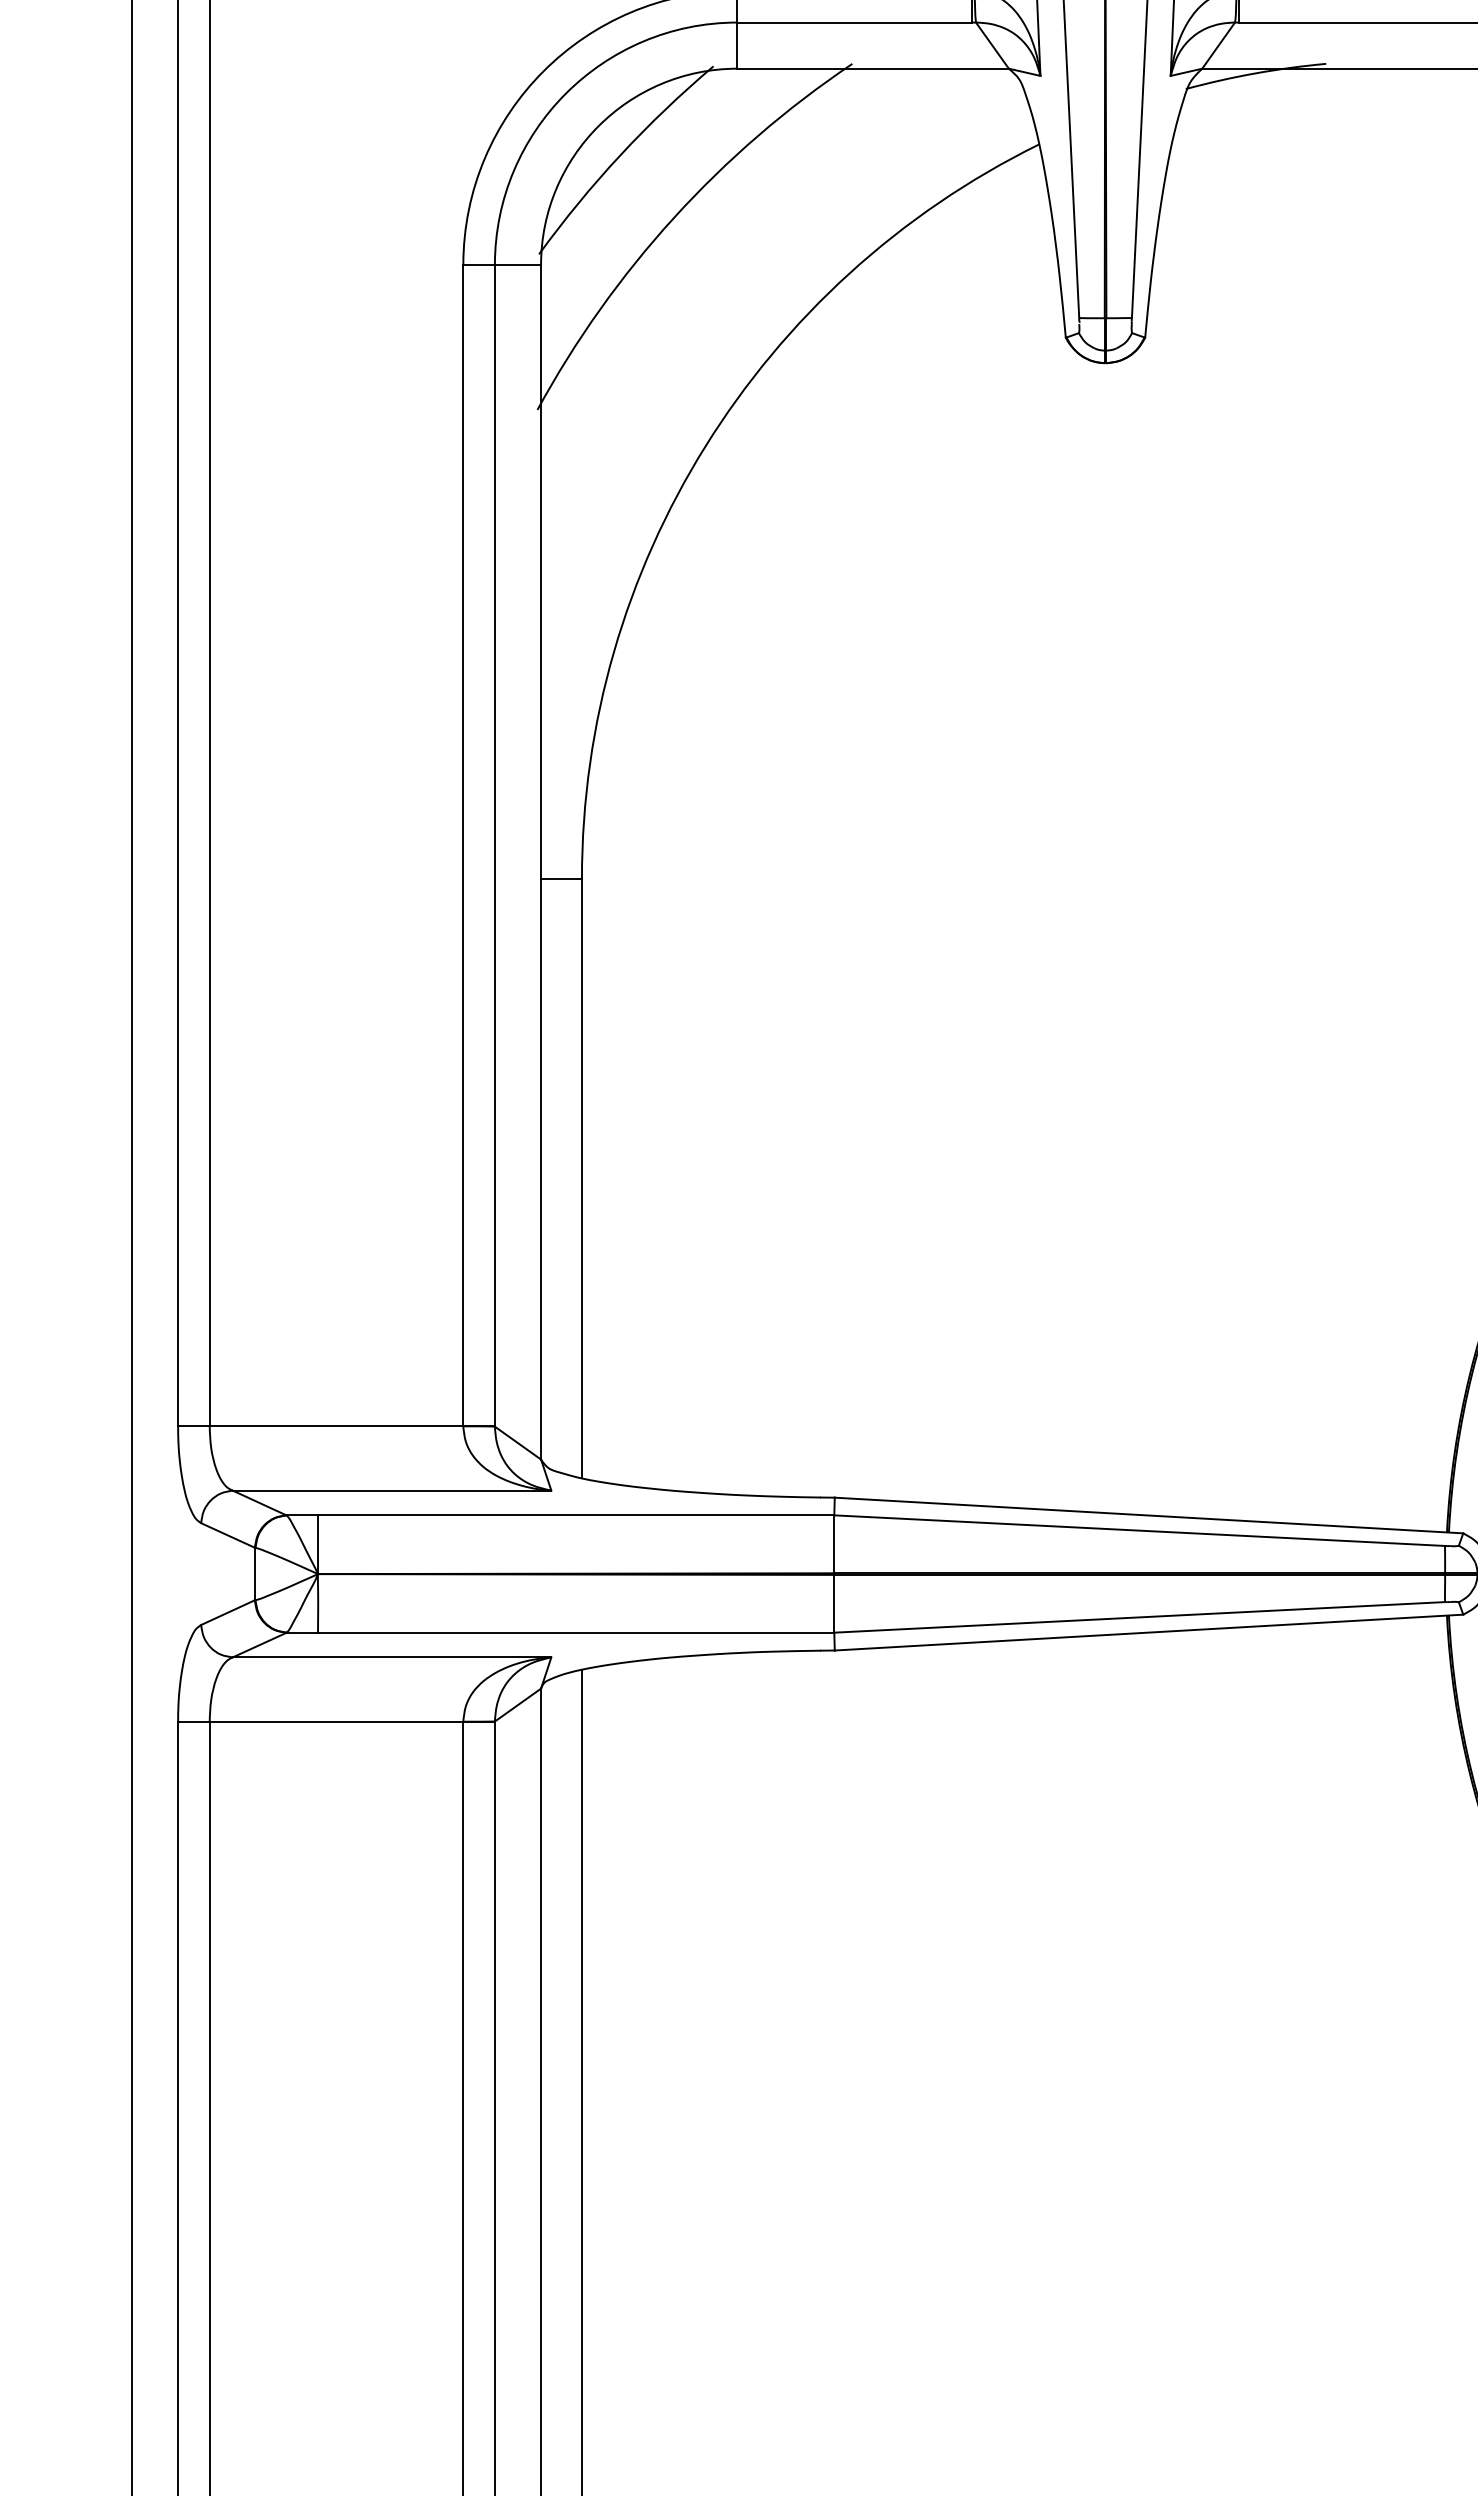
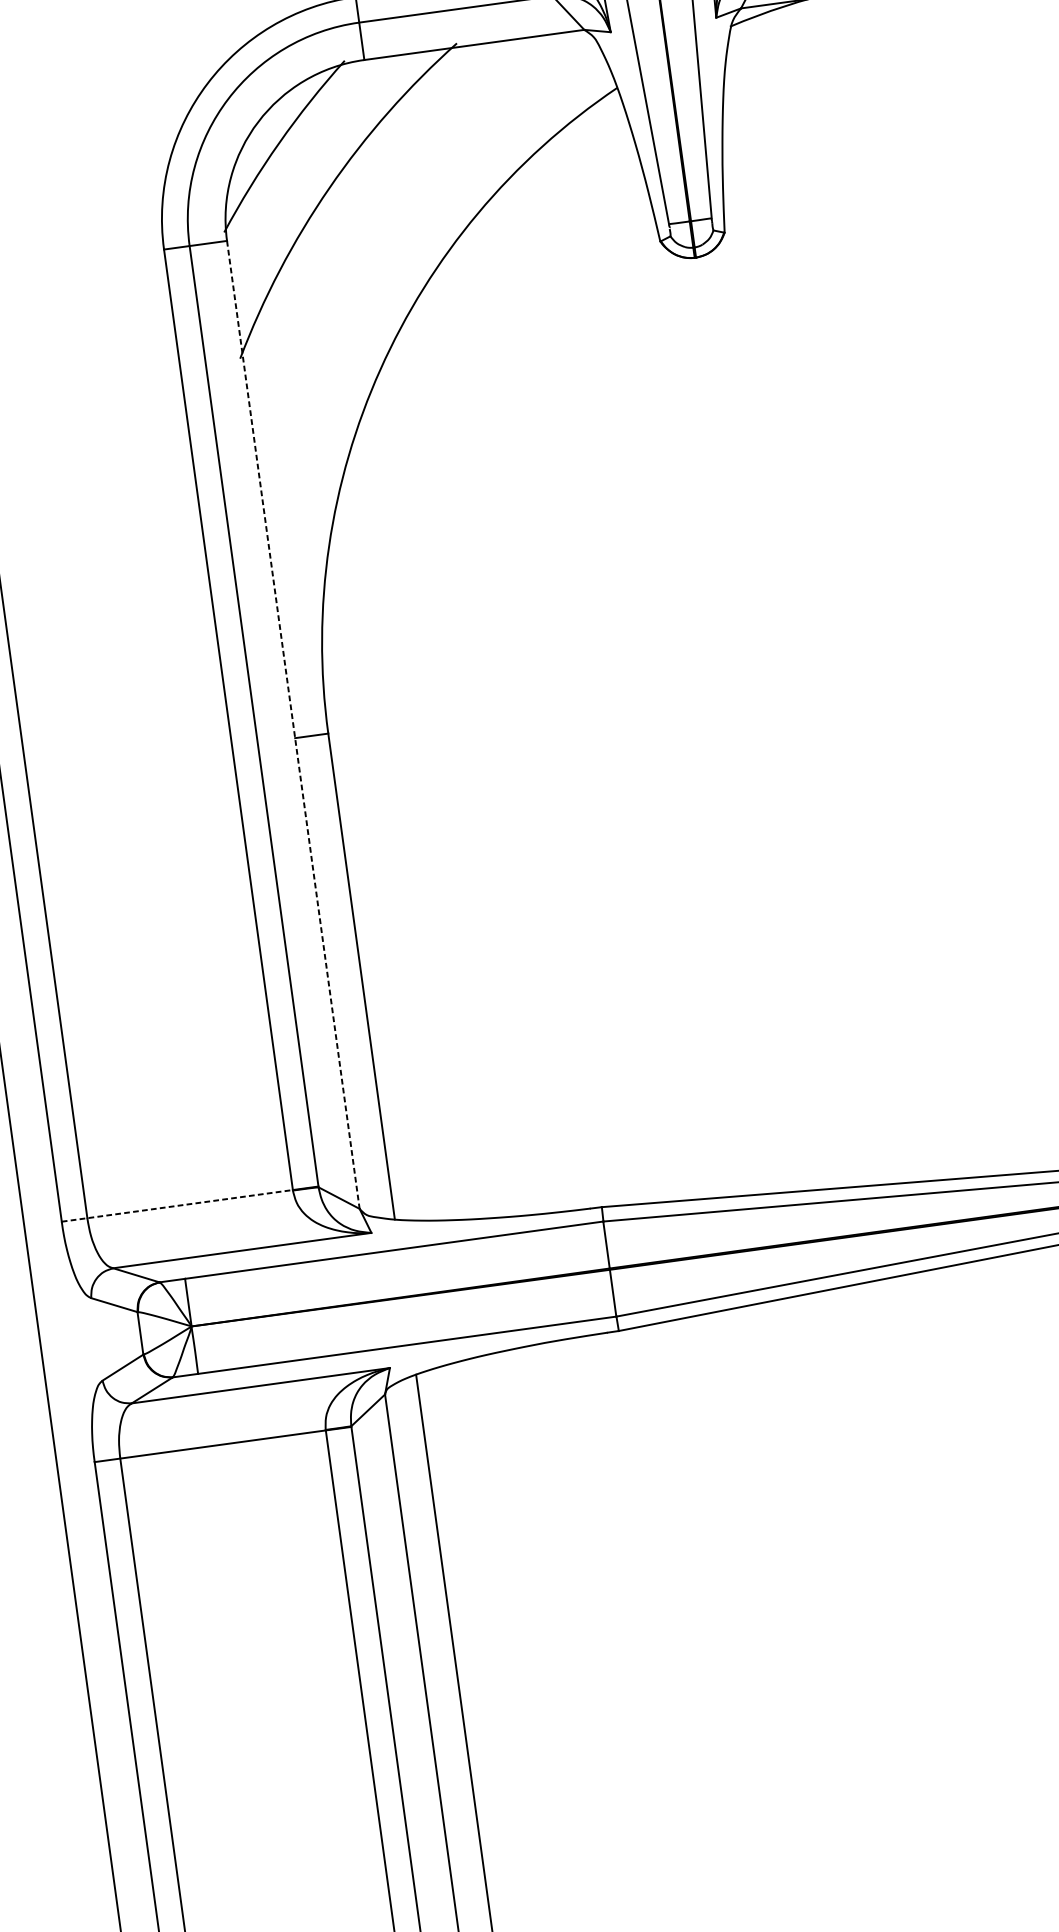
line: (541, 862) -> (293, 725), solid -> dashed
line: (320, 1425) -> (177, 1205), solid -> dashed

